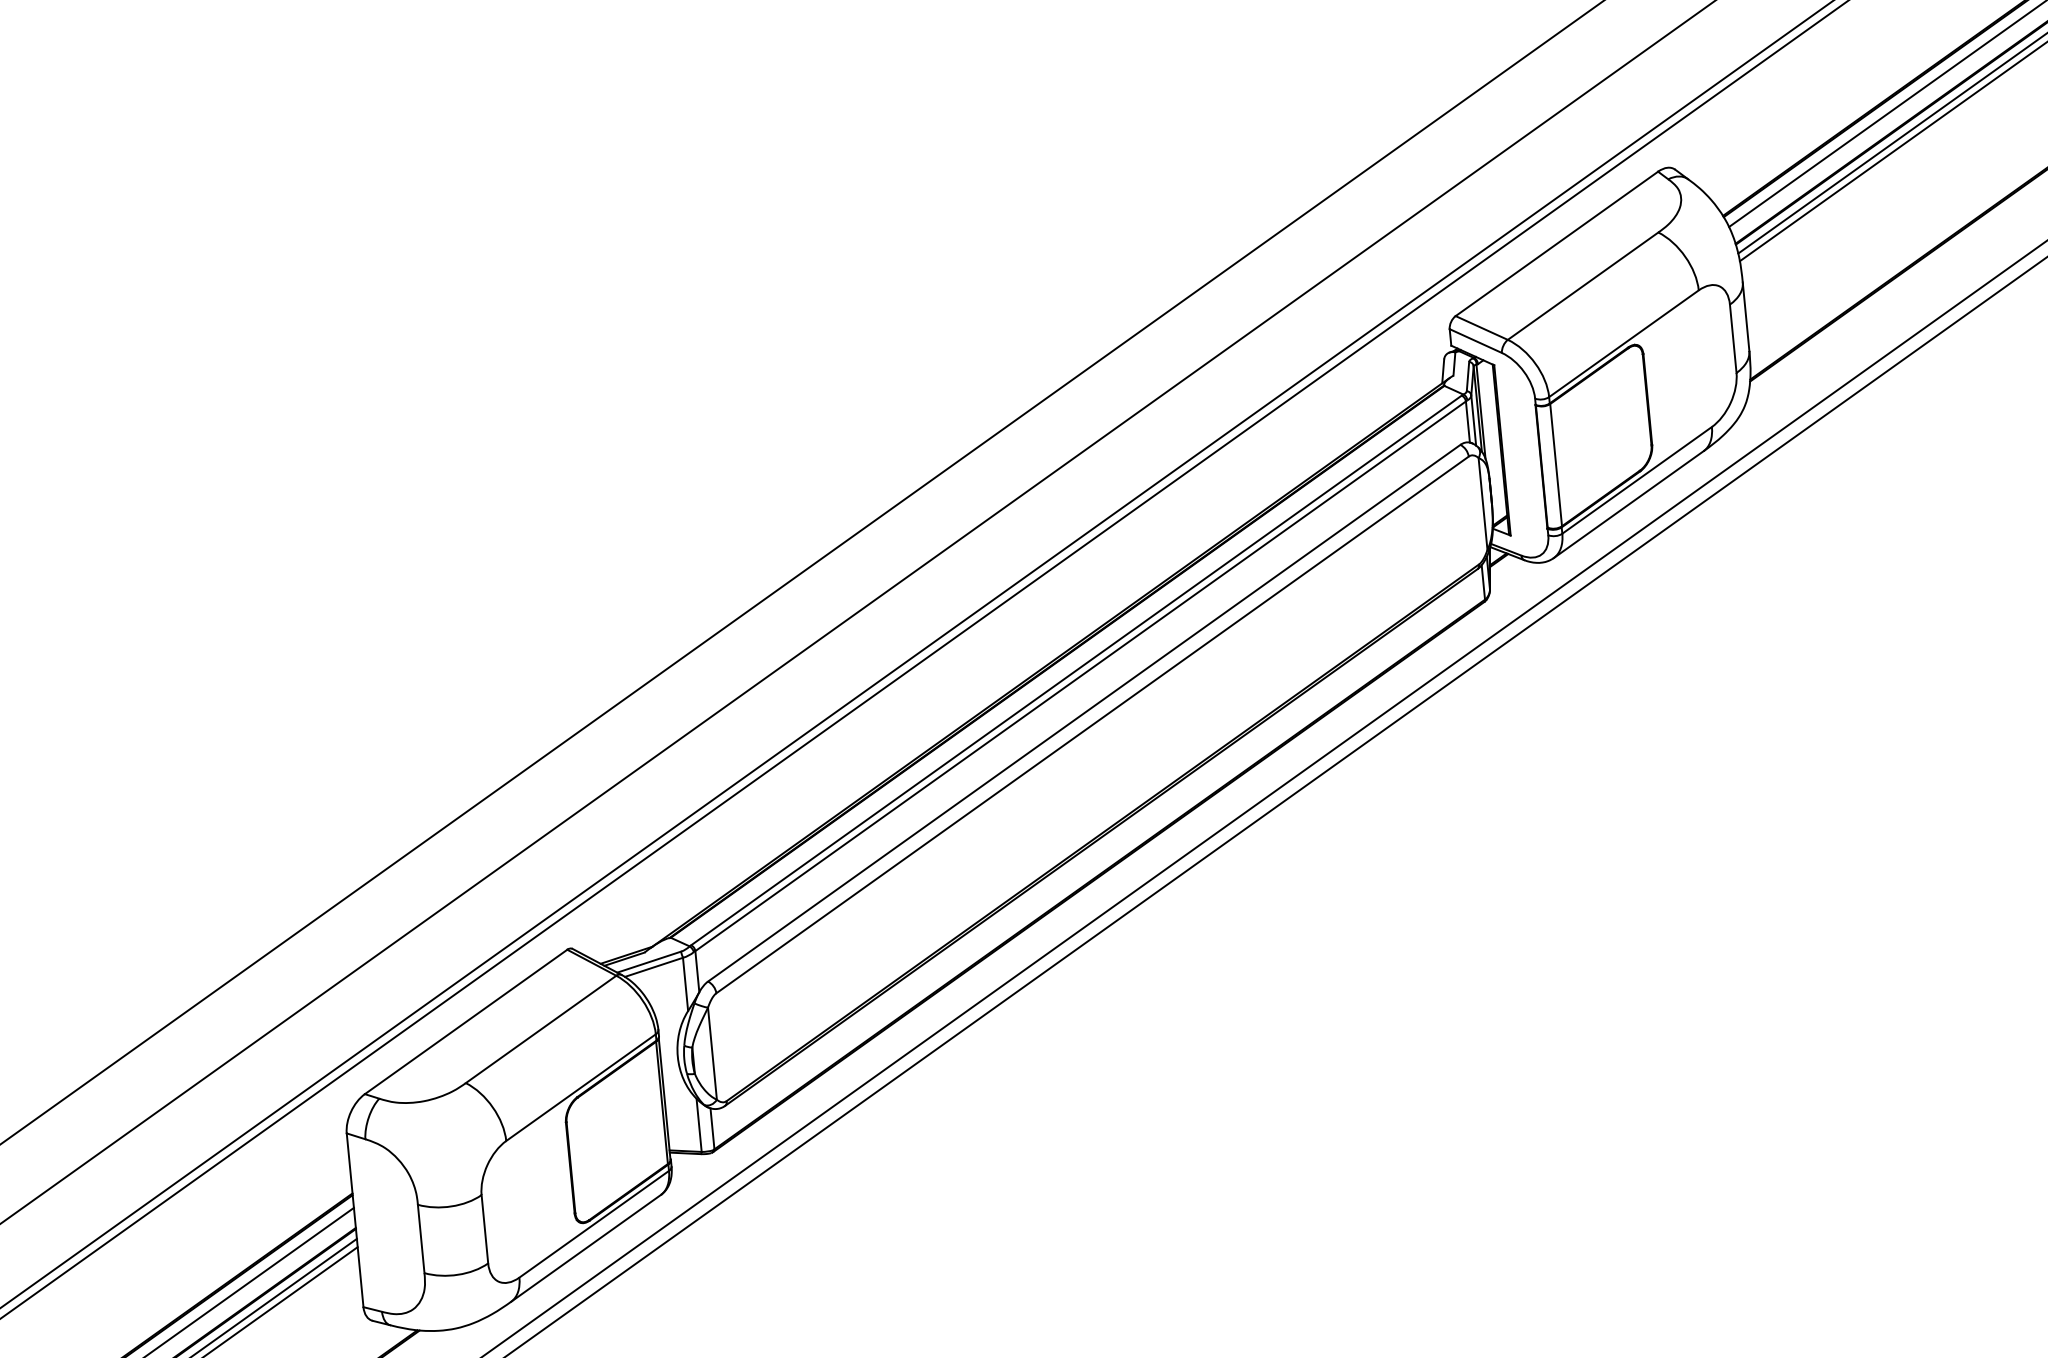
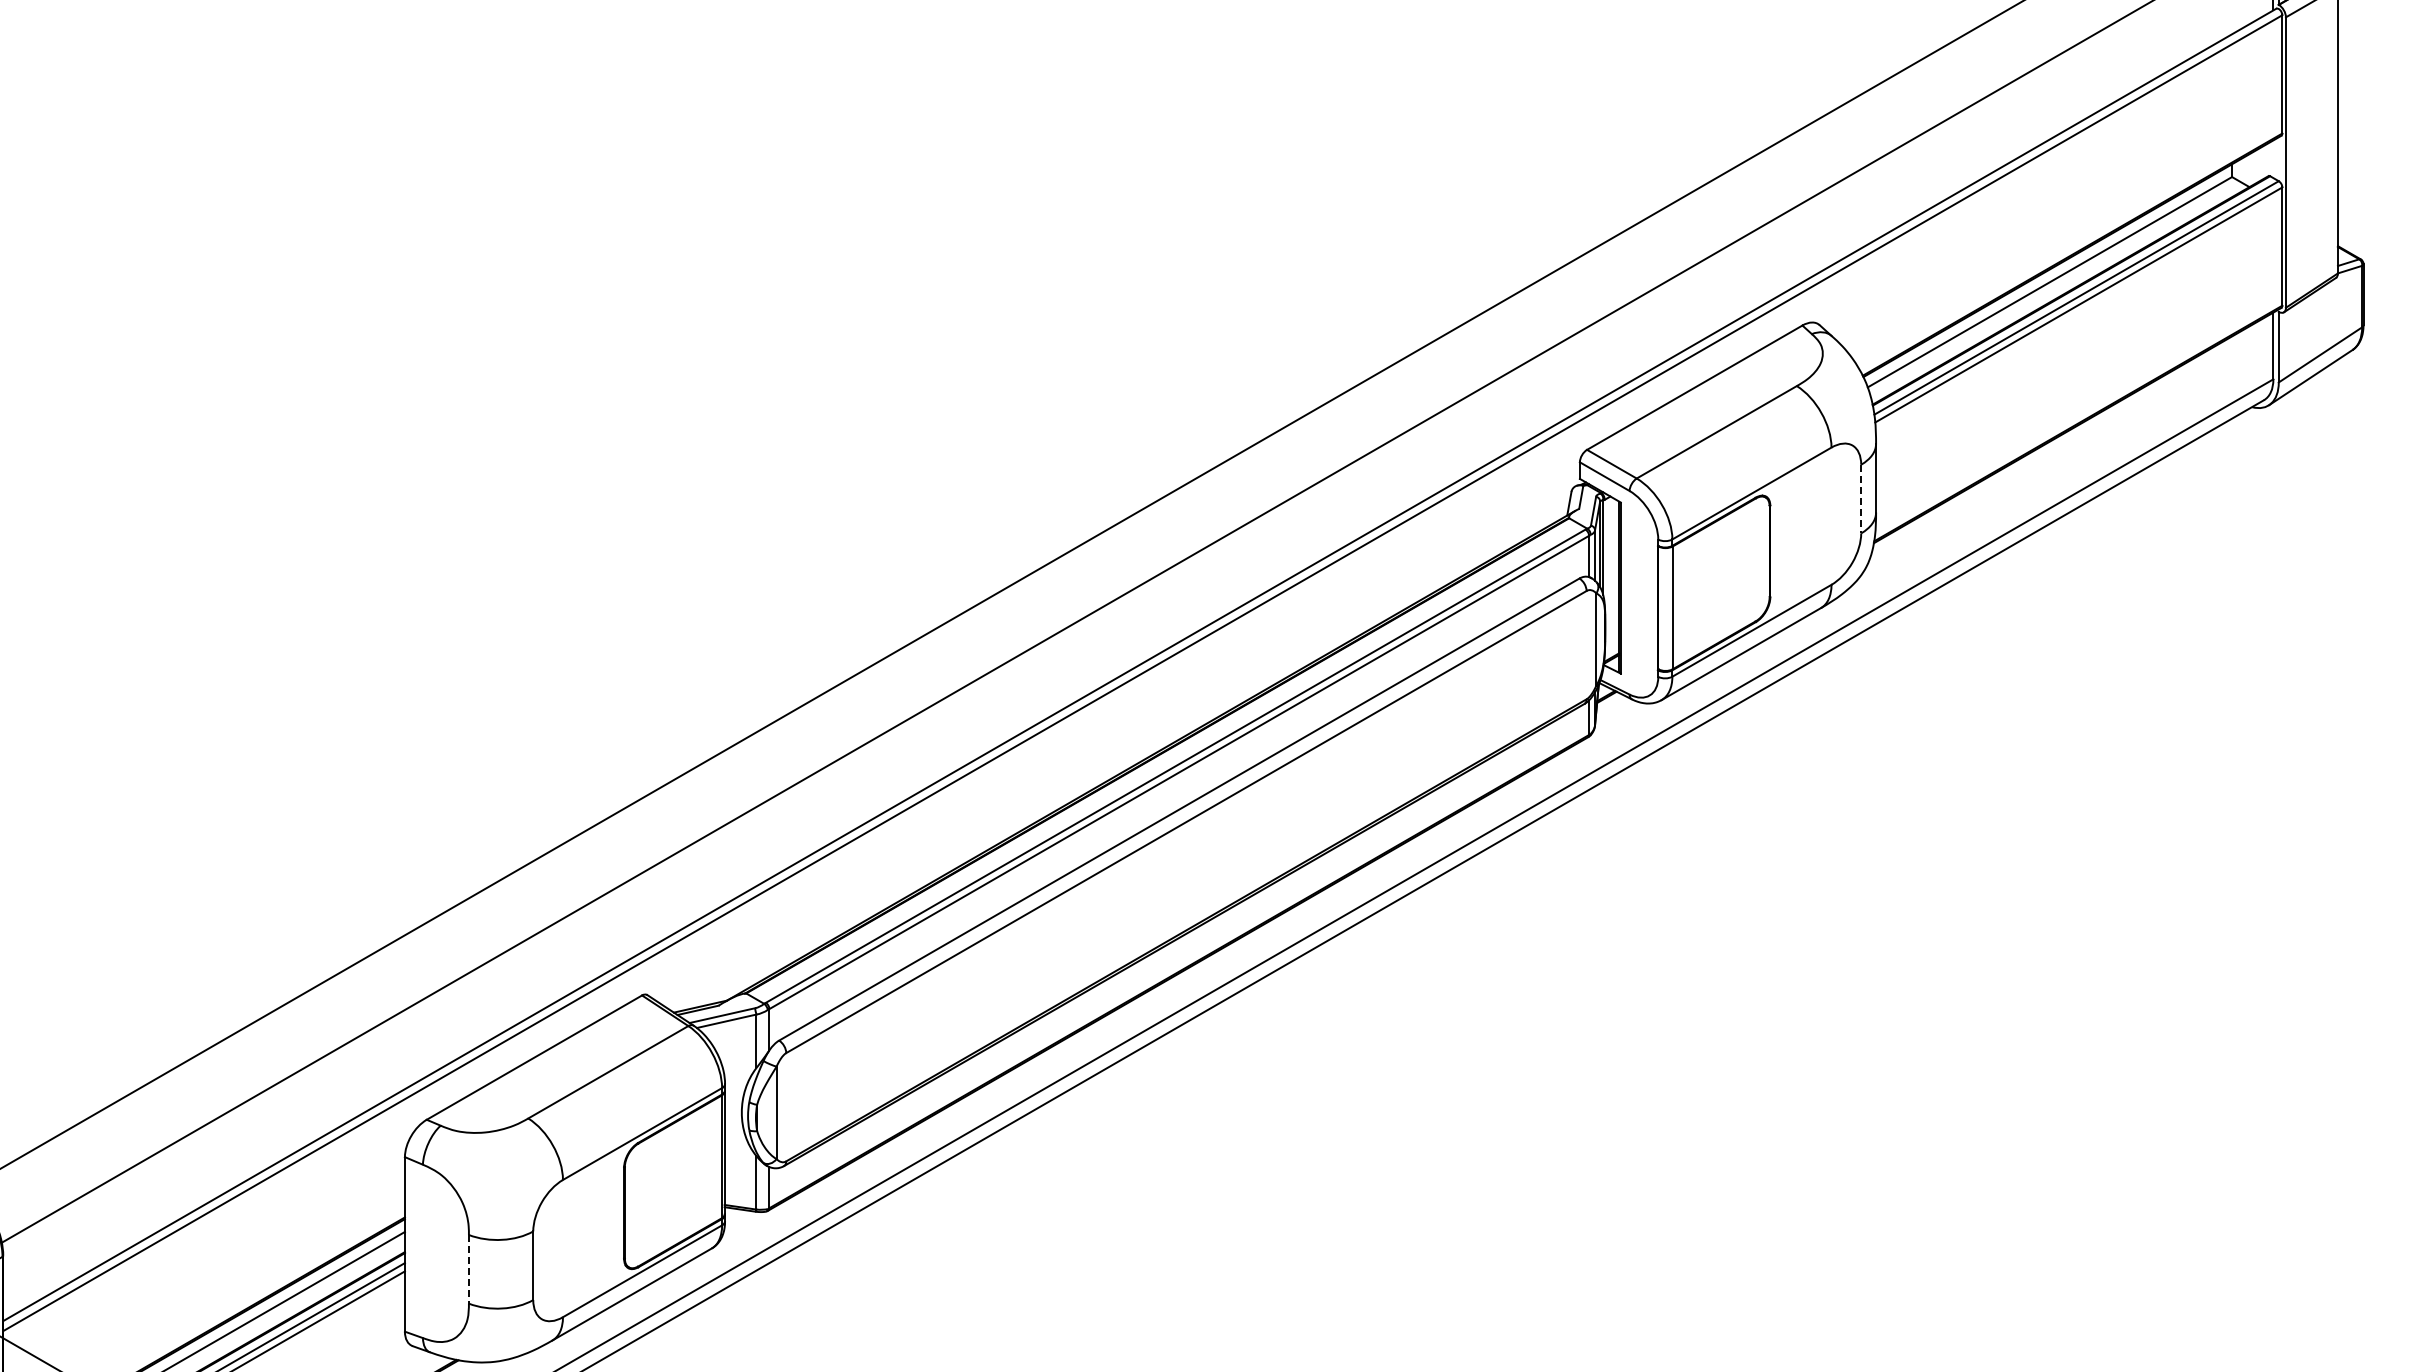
line: (1733, 339) -> (1861, 499), solid -> dashed
line: (420, 1239) -> (468, 1269), solid -> dashed

